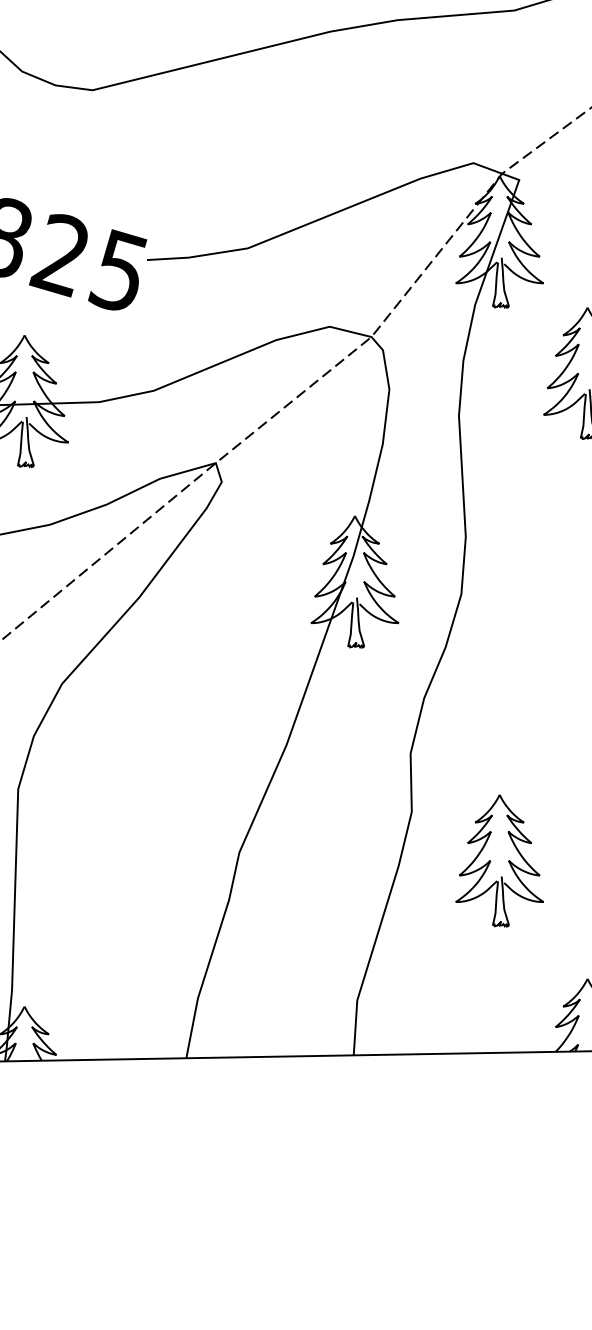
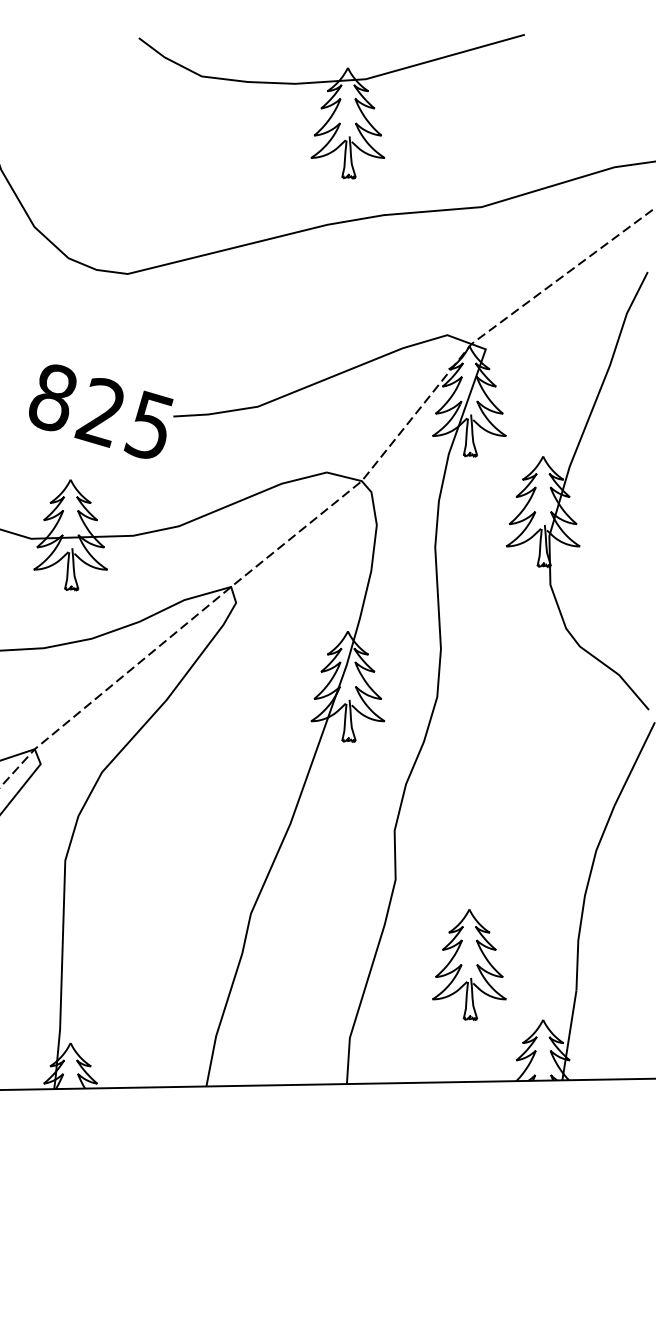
part: (499, 860) -> (469, 964), moved

